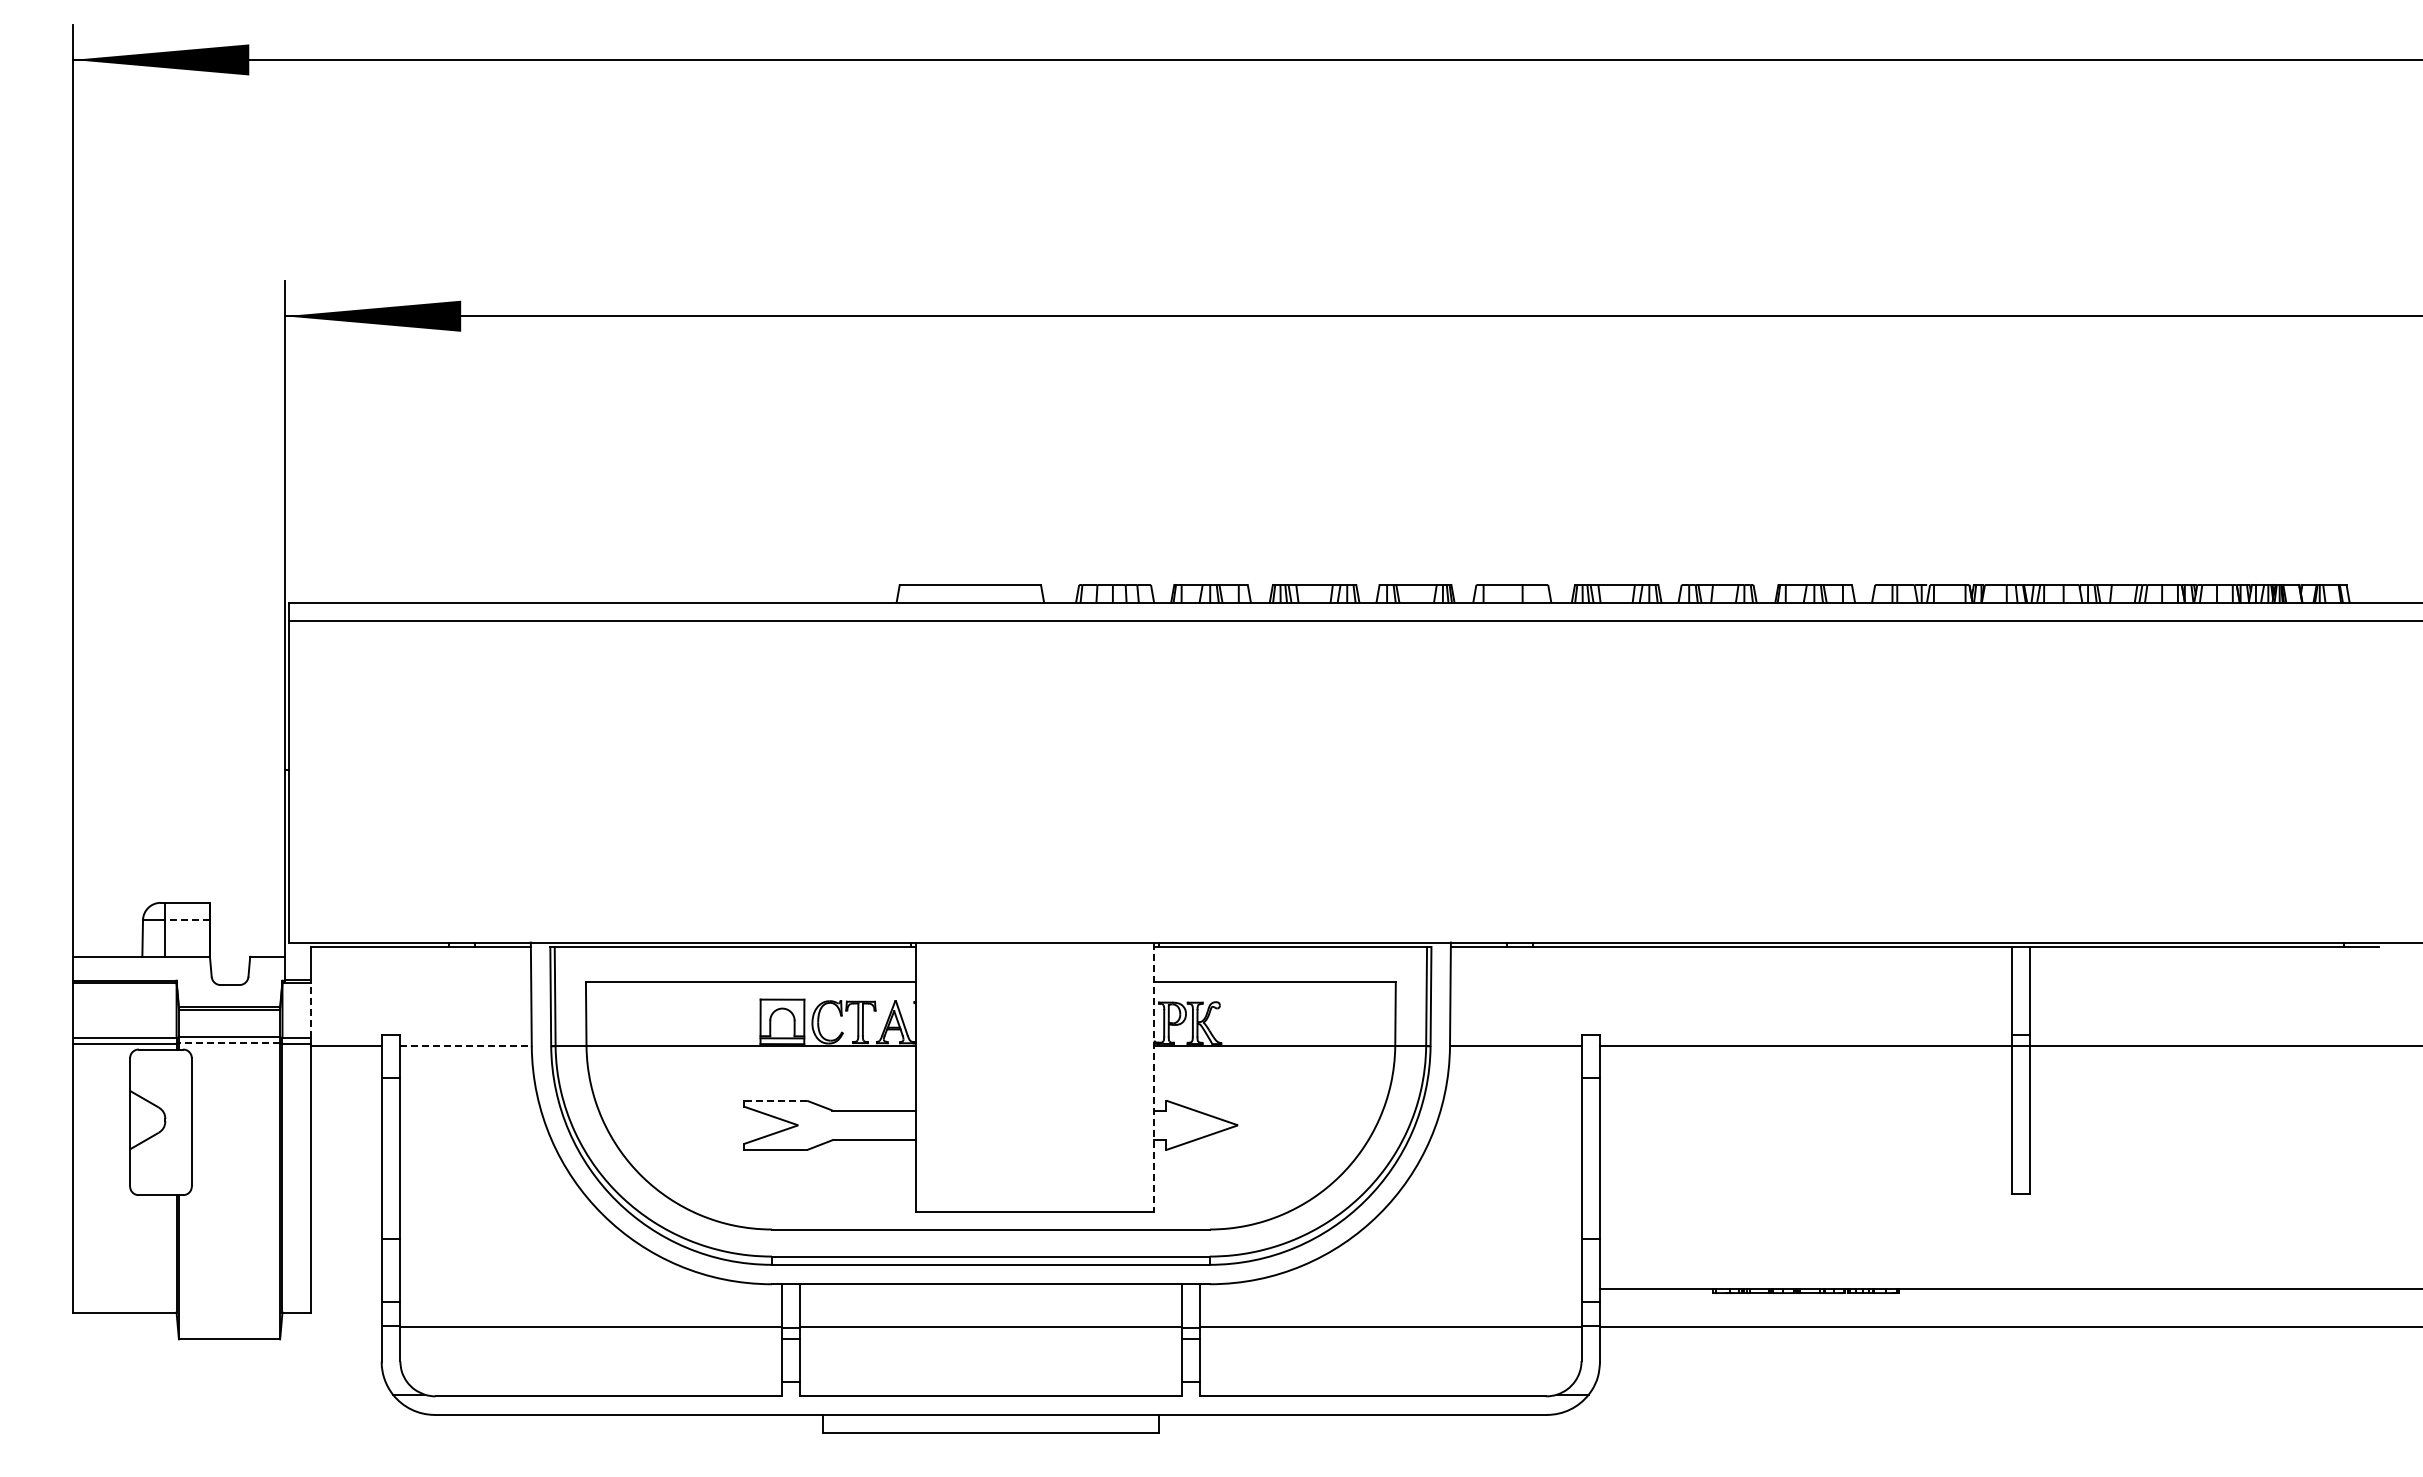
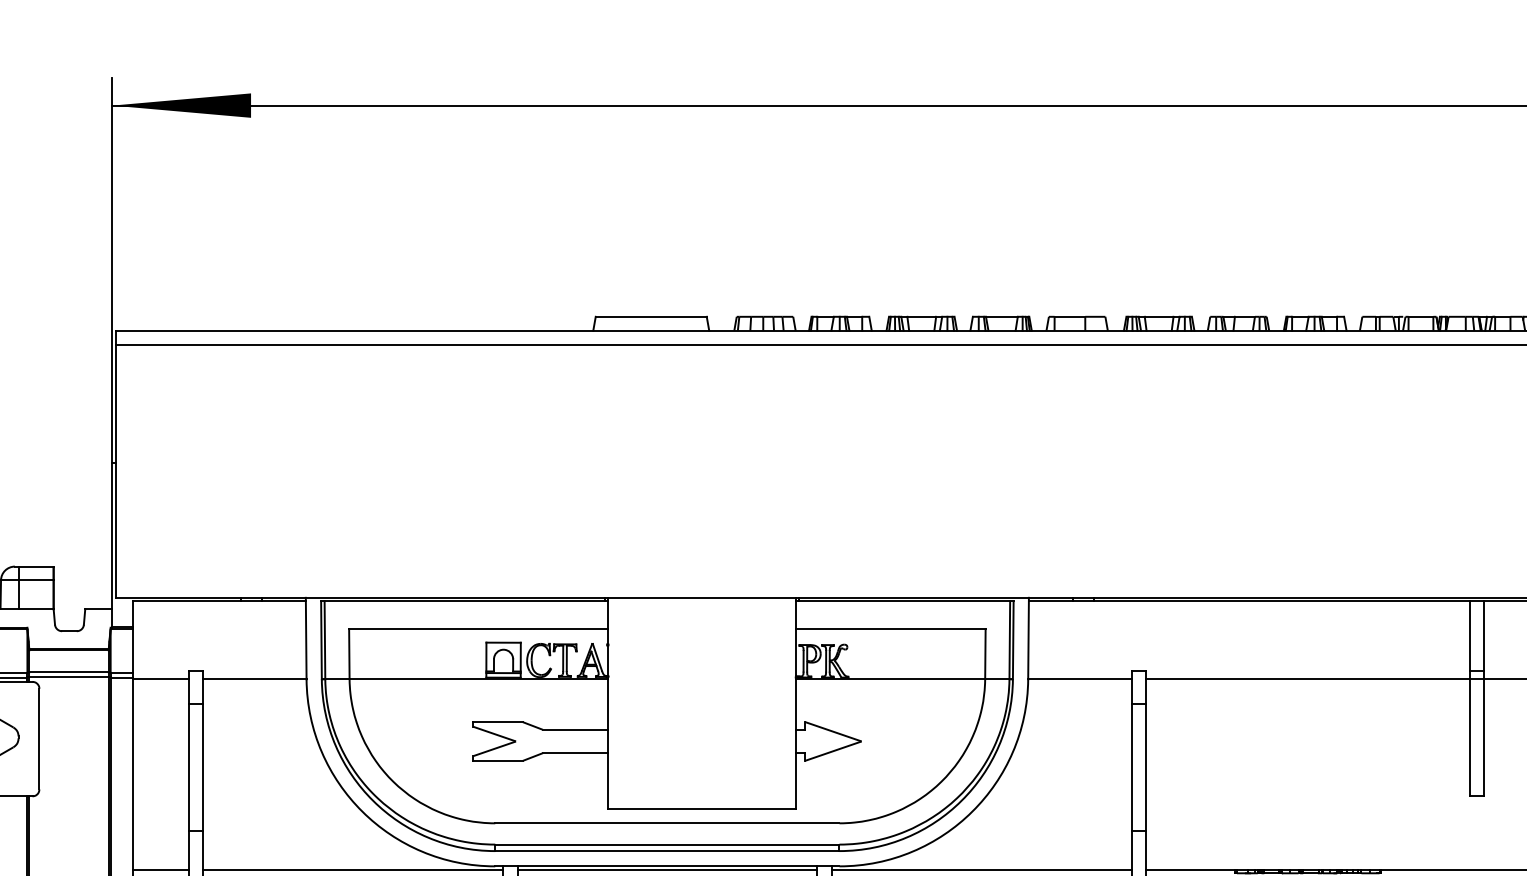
line: (187, 920) -> (36, 580), dashed -> solid
line: (311, 1010) -> (133, 651), dashed -> solid
line: (229, 1043) -> (69, 677), dashed -> solid
line: (466, 1046) -> (255, 679), dashed -> solid
line: (1154, 1077) -> (795, 703), dashed -> solid
line: (775, 1100) -> (498, 721), dashed -> solid
line: (346, 1288) -> (160, 869), added
line: (590, 1288) -> (352, 869), added
line: (990, 1288) -> (667, 869), added
line: (1390, 1288) -> (981, 869), added

